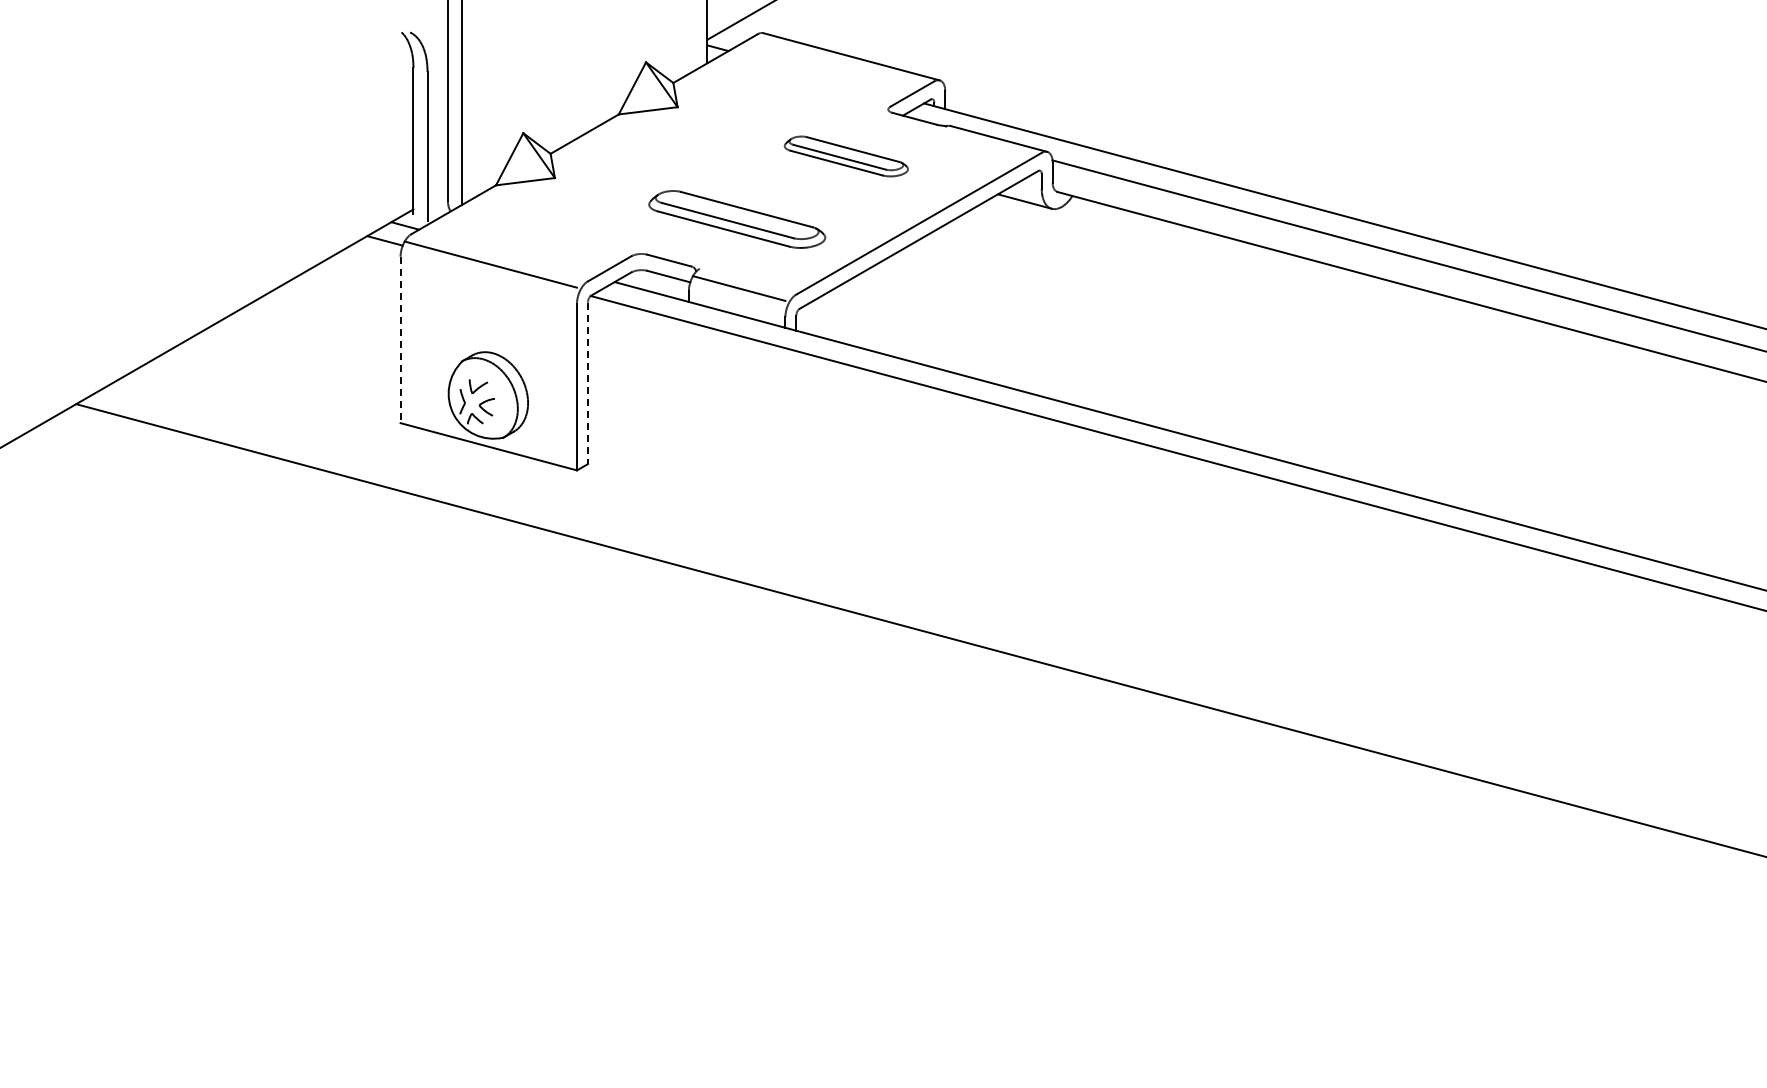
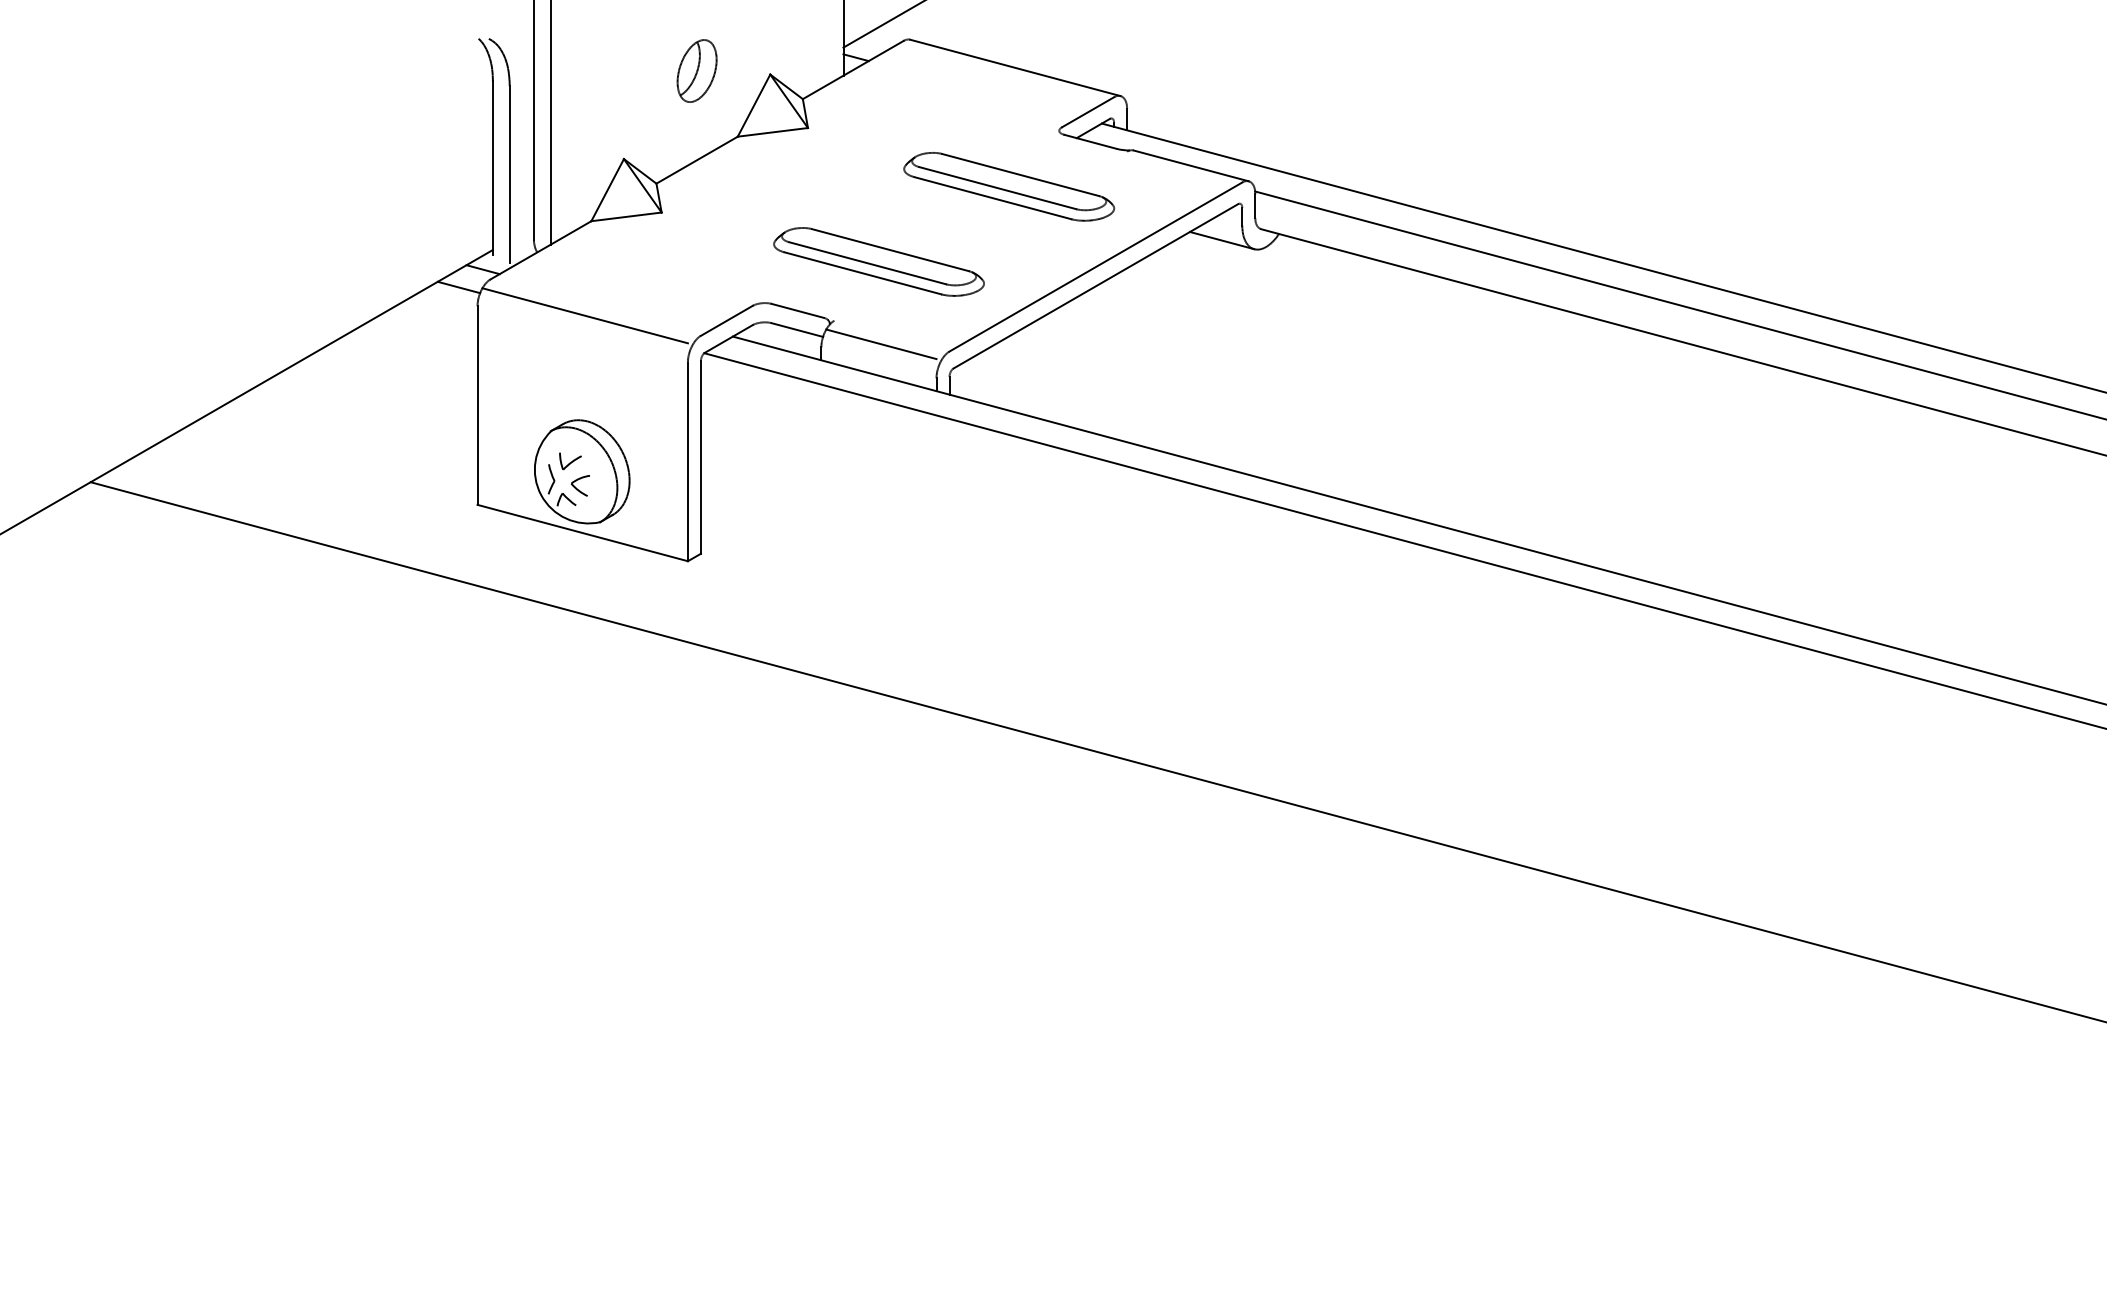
part: (584, 59) -> (696, 71), added
part: (846, 156) -> (1009, 186), size x1.43
line: (400, 340) -> (477, 406), dashed -> solid
line: (587, 383) -> (700, 457), dashed -> solid

